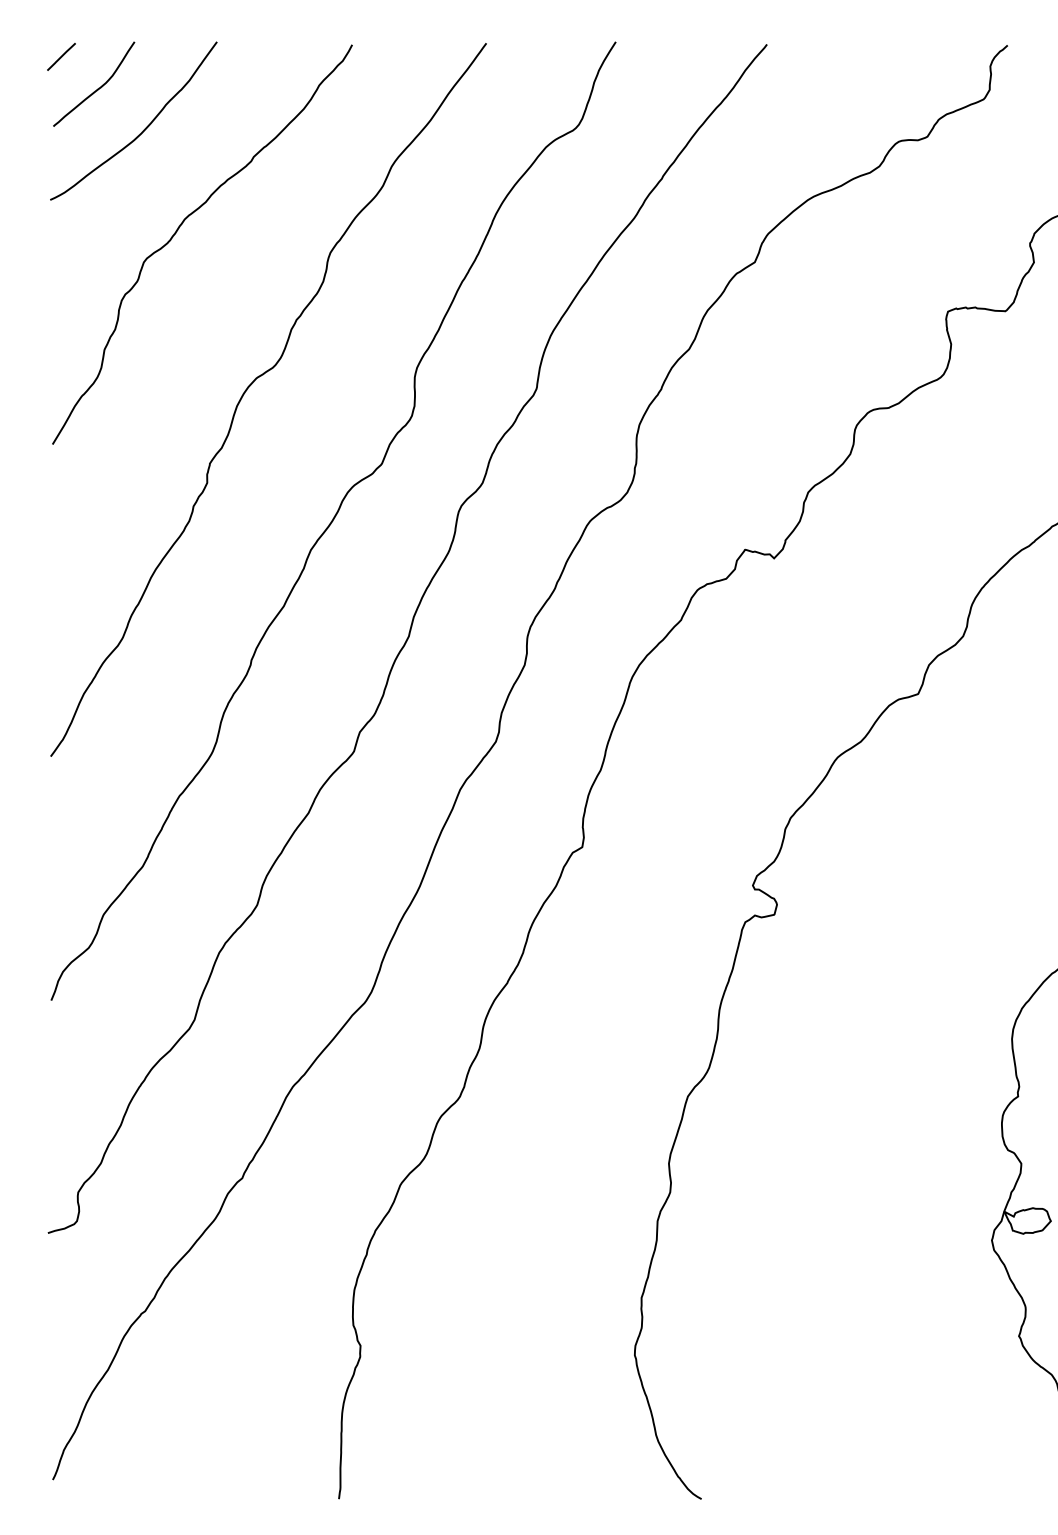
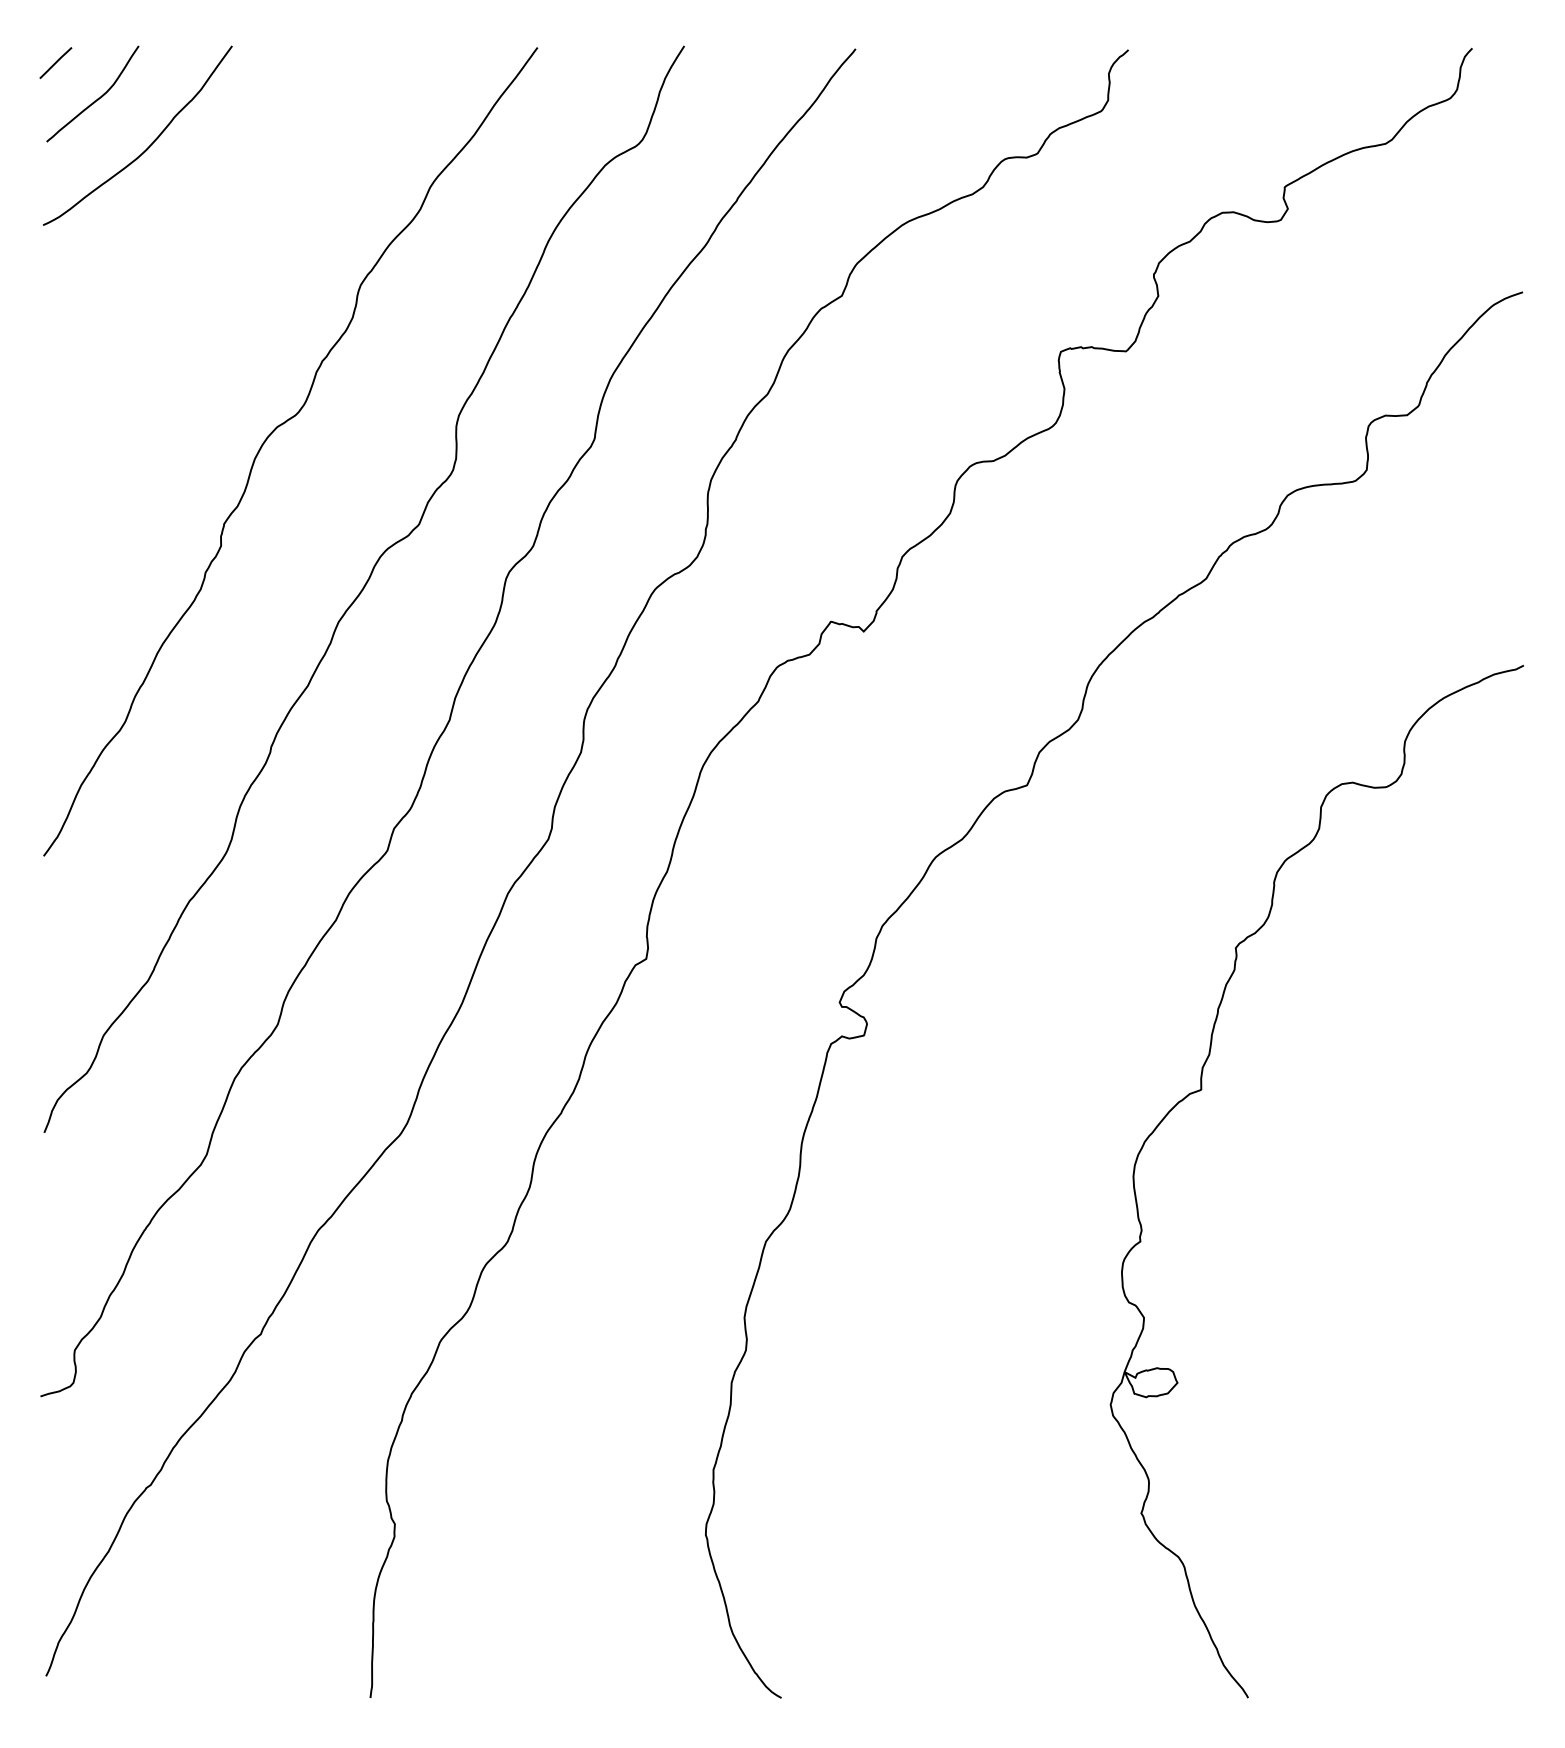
curve: (178, 230) -> (188, 259), removed

